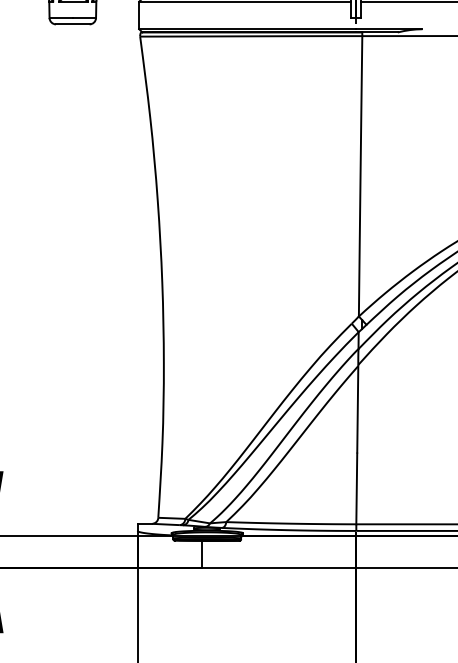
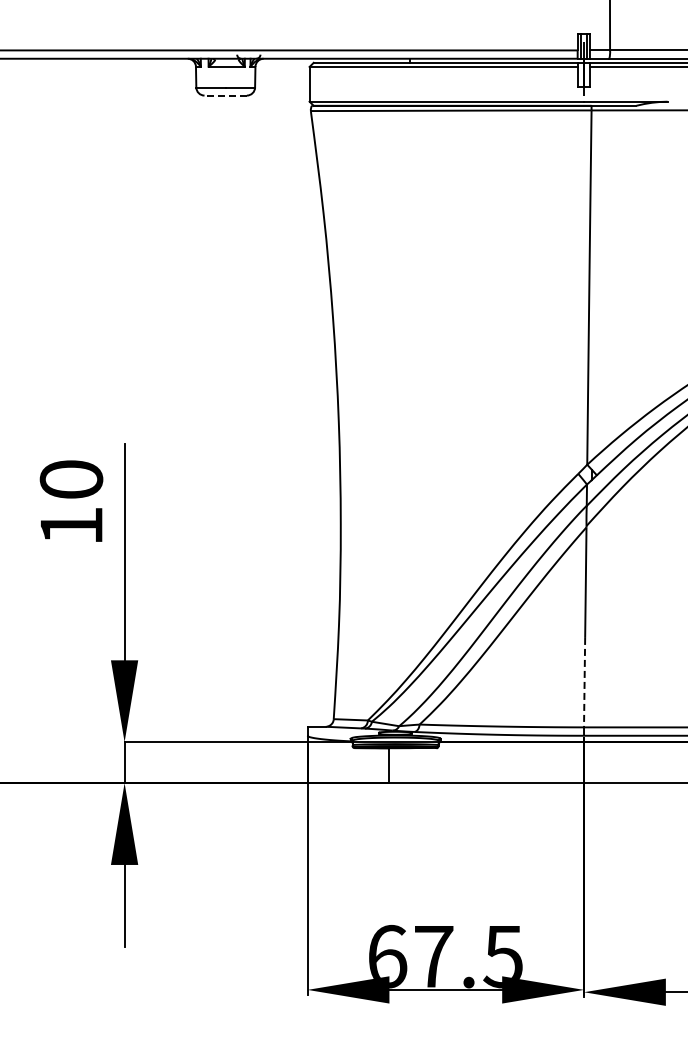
line: (72, 24) -> (225, 95), solid -> dashed
line: (356, 488) -> (584, 682), solid -> dashed

